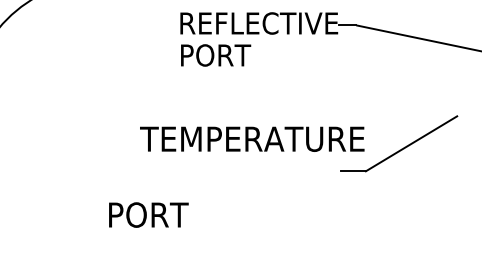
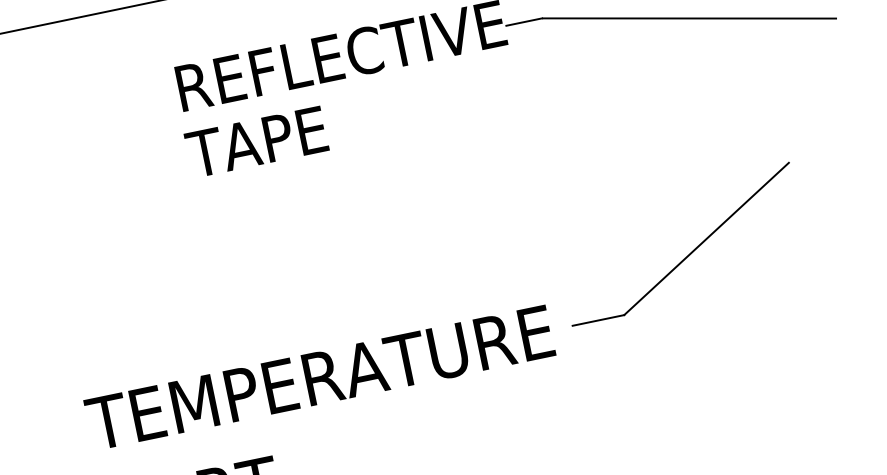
text: (214, 55) -> (262, 141), PORT -> TAPE
text: (252, 138) -> (320, 376), moved

